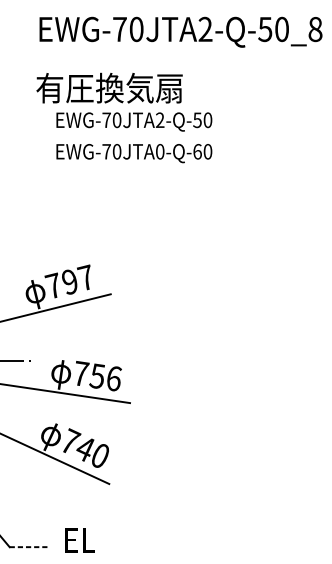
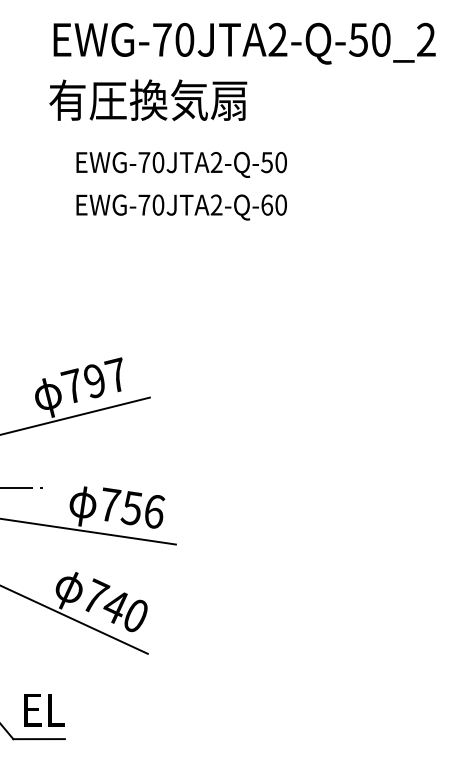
text: (315, 29) -> (426, 39), EWG-70JTA2-Q-50_8 -> EWG-70JTA2-Q-50_2
text: (109, 87) -> (148, 99), moved
text: (160, 151) -> (216, 204), EWG-70JTA0-Q-60 -> EWG-70JTA2-Q-60
text: (80, 540) -> (44, 710), moved
line: (29, 547) -> (39, 739), dashed -> solid

